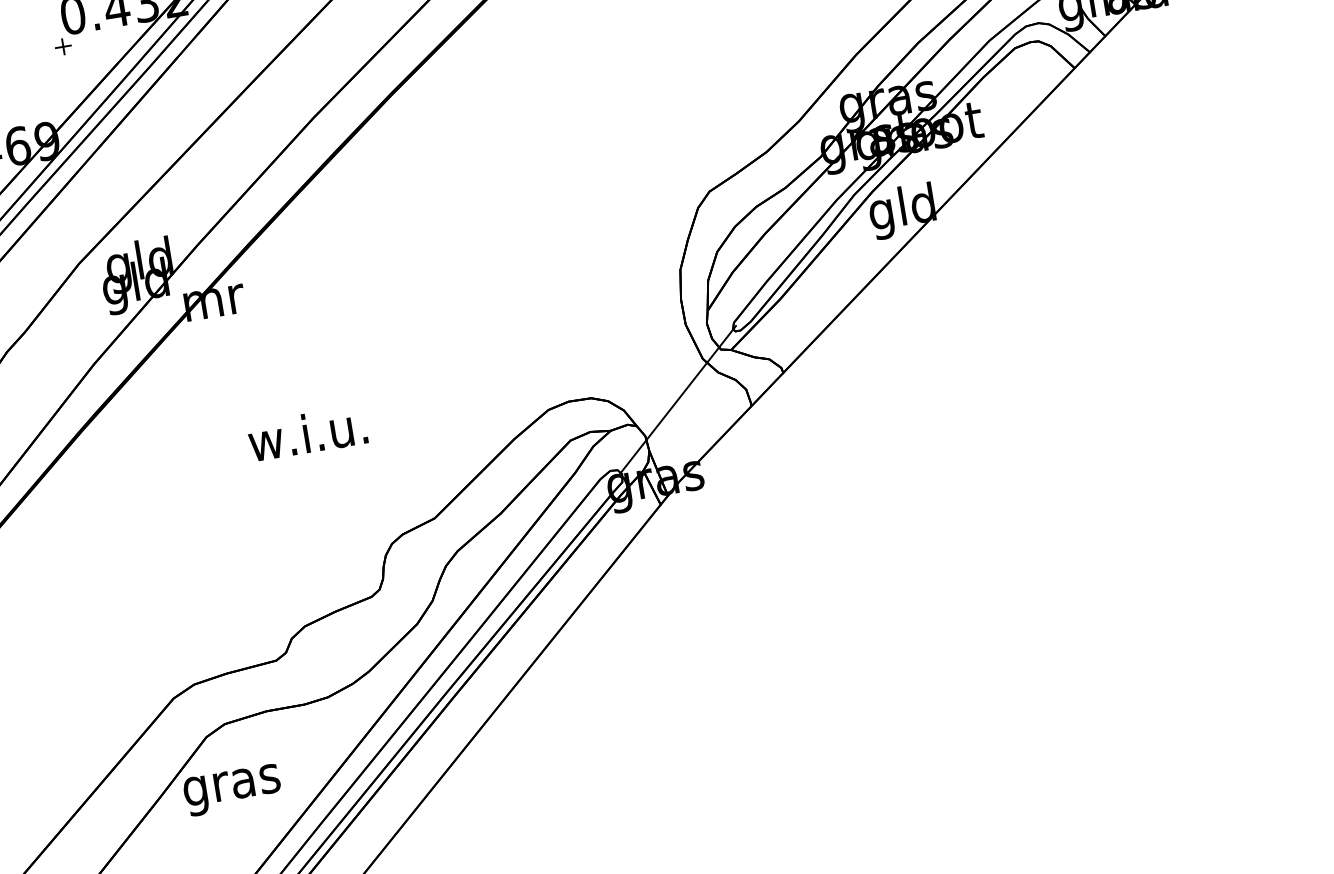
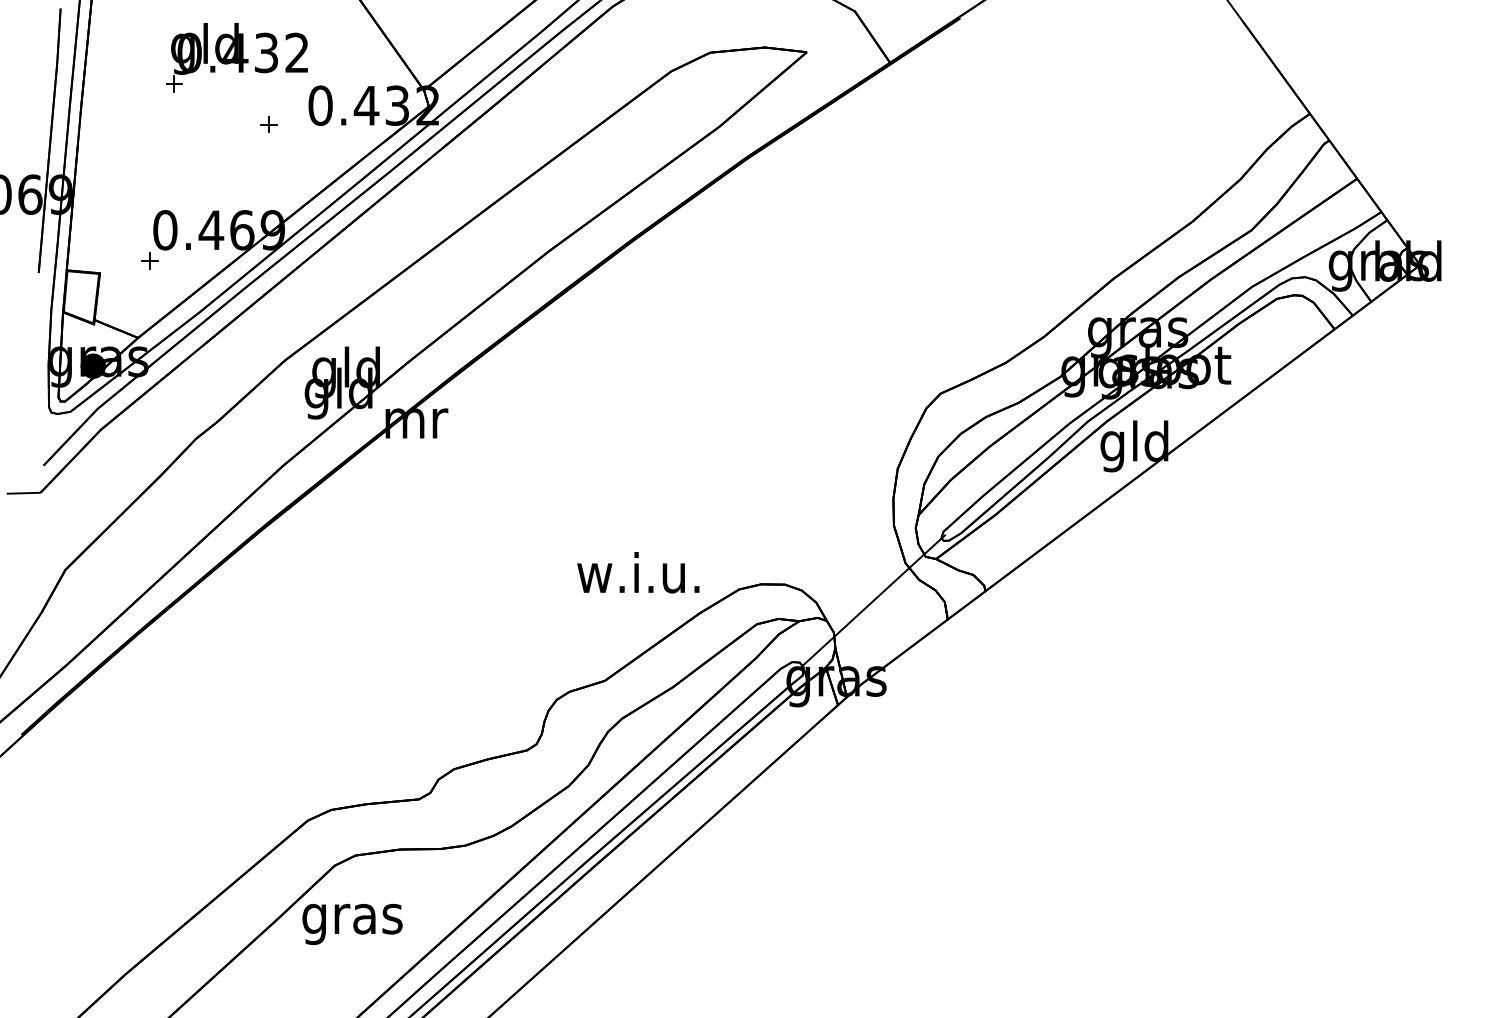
part: (62, 46) -> (268, 124), moved
text: (307, 433) -> (638, 572), moved

